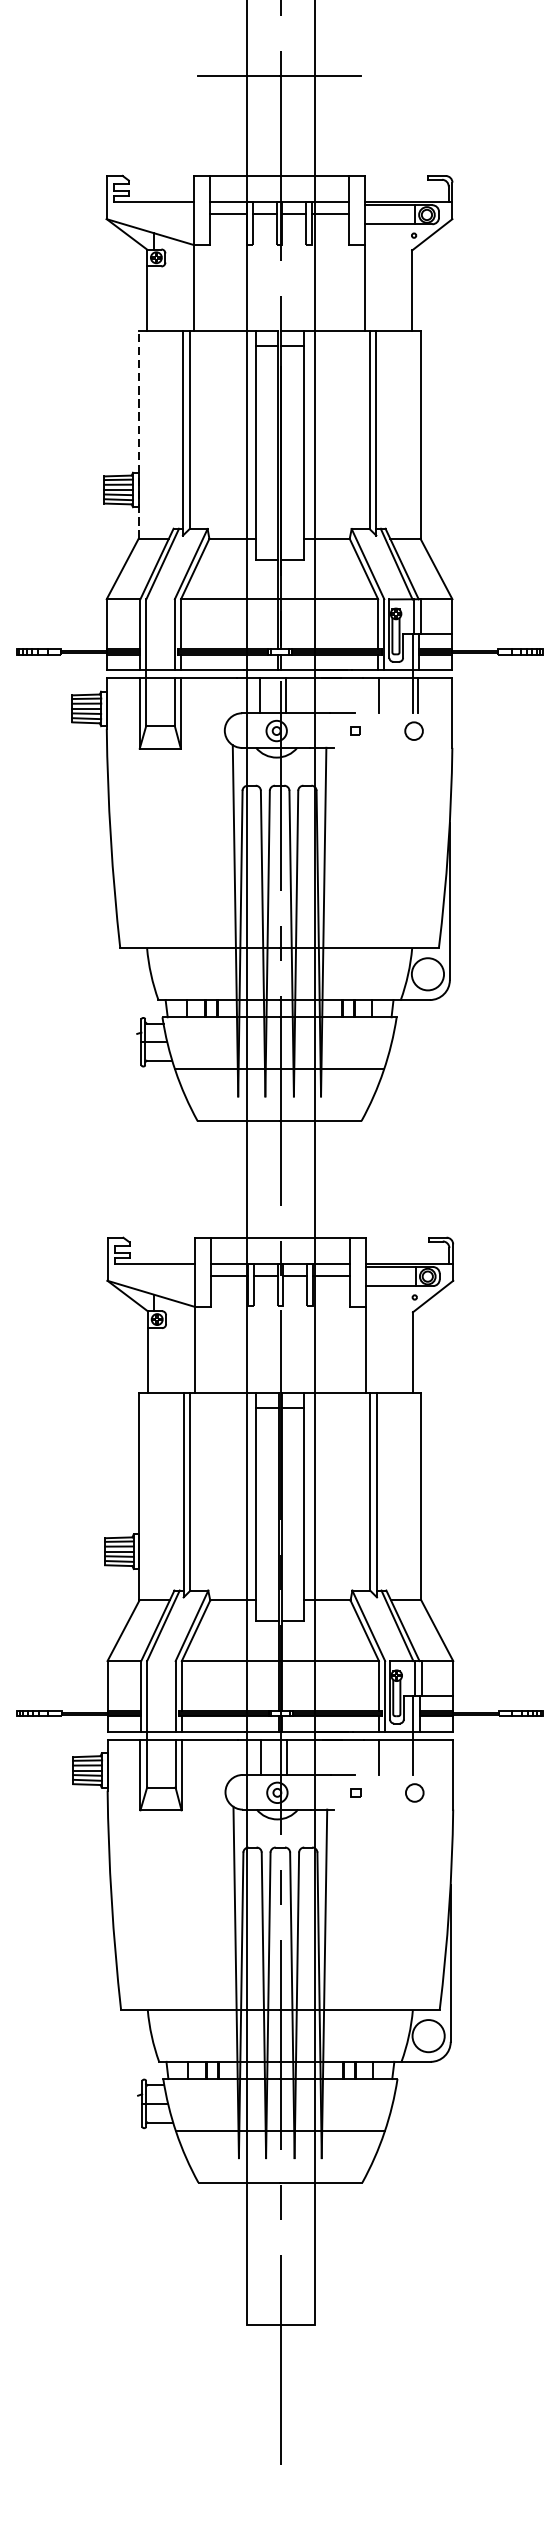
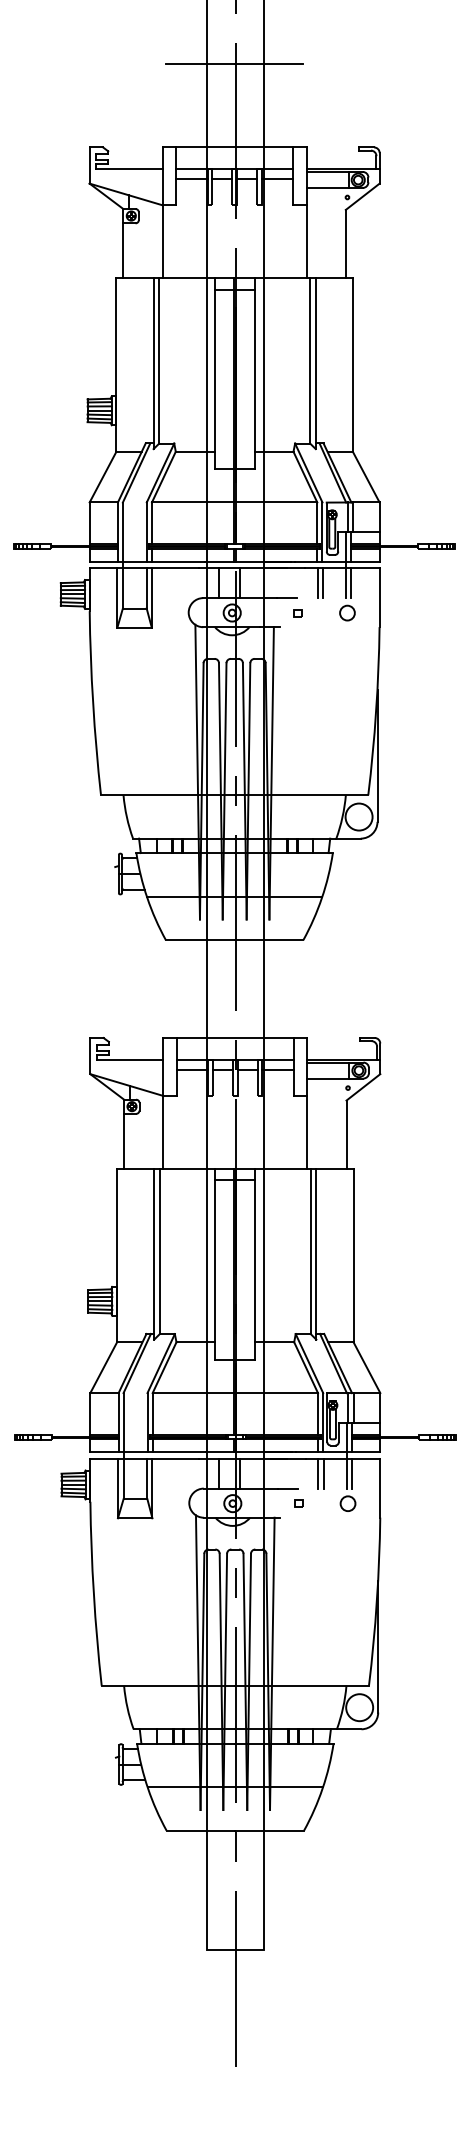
line: (138, 434) -> (116, 364), dashed -> solid
line: (384, 695) -> (322, 583), added
line: (385, 1756) -> (323, 1473), added
line: (418, 1756) -> (351, 1473), added

